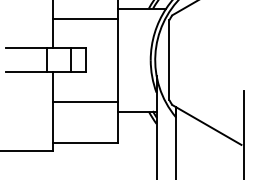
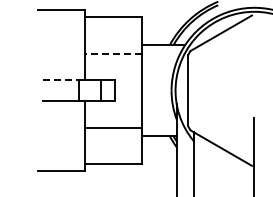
line: (85, 18) -> (113, 53), solid -> dashed
line: (26, 48) -> (61, 80), solid -> dashed

